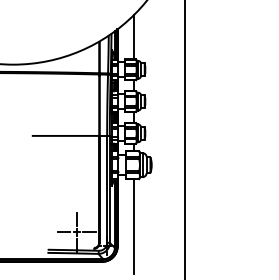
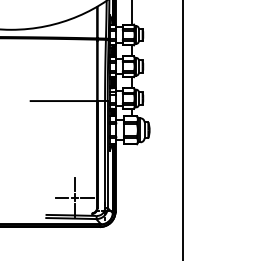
line: (134, 226) -> (132, 191), removed

